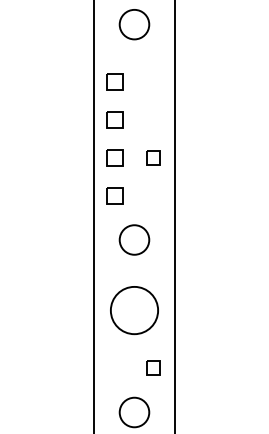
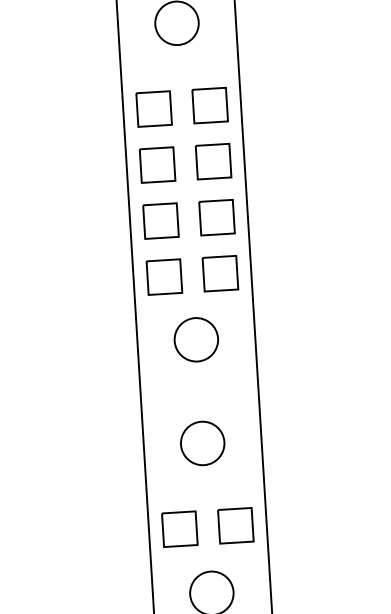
part: (115, 81) -> (154, 108), size x1.43
part: (153, 81) -> (210, 105), added
part: (115, 119) -> (157, 164), size x1.43
part: (153, 119) -> (213, 161), added
part: (115, 158) -> (161, 221), size x1.43
part: (153, 158) -> (216, 218), size x1.67
part: (115, 196) -> (164, 277), size x1.43
part: (153, 196) -> (220, 274), added
circle: (134, 310) -> (202, 443), size x0.62
part: (115, 367) -> (179, 528), added
part: (153, 367) -> (235, 525), size x1.67

